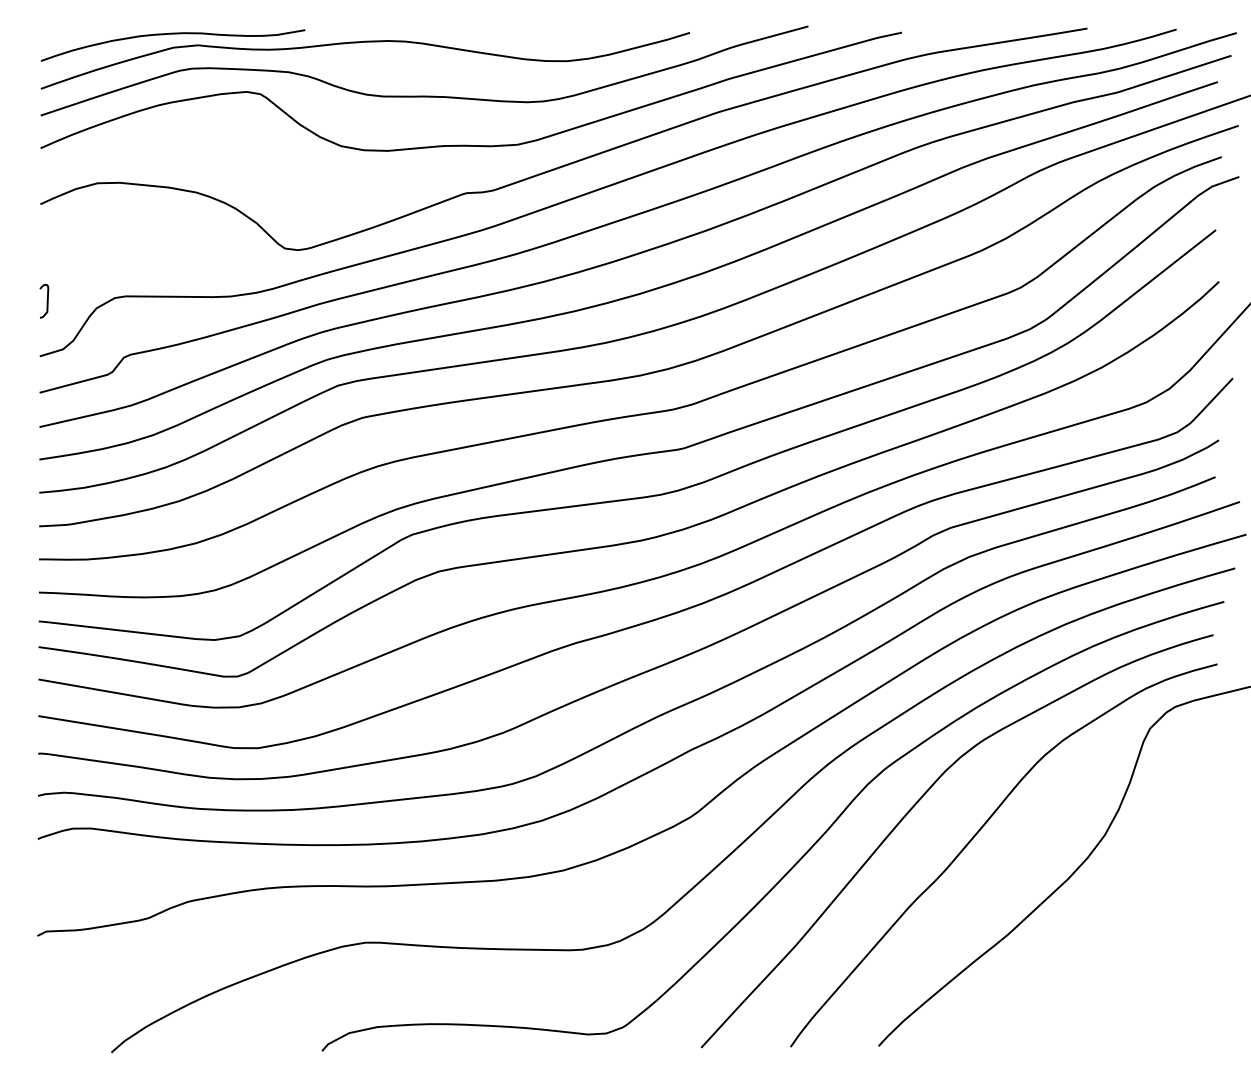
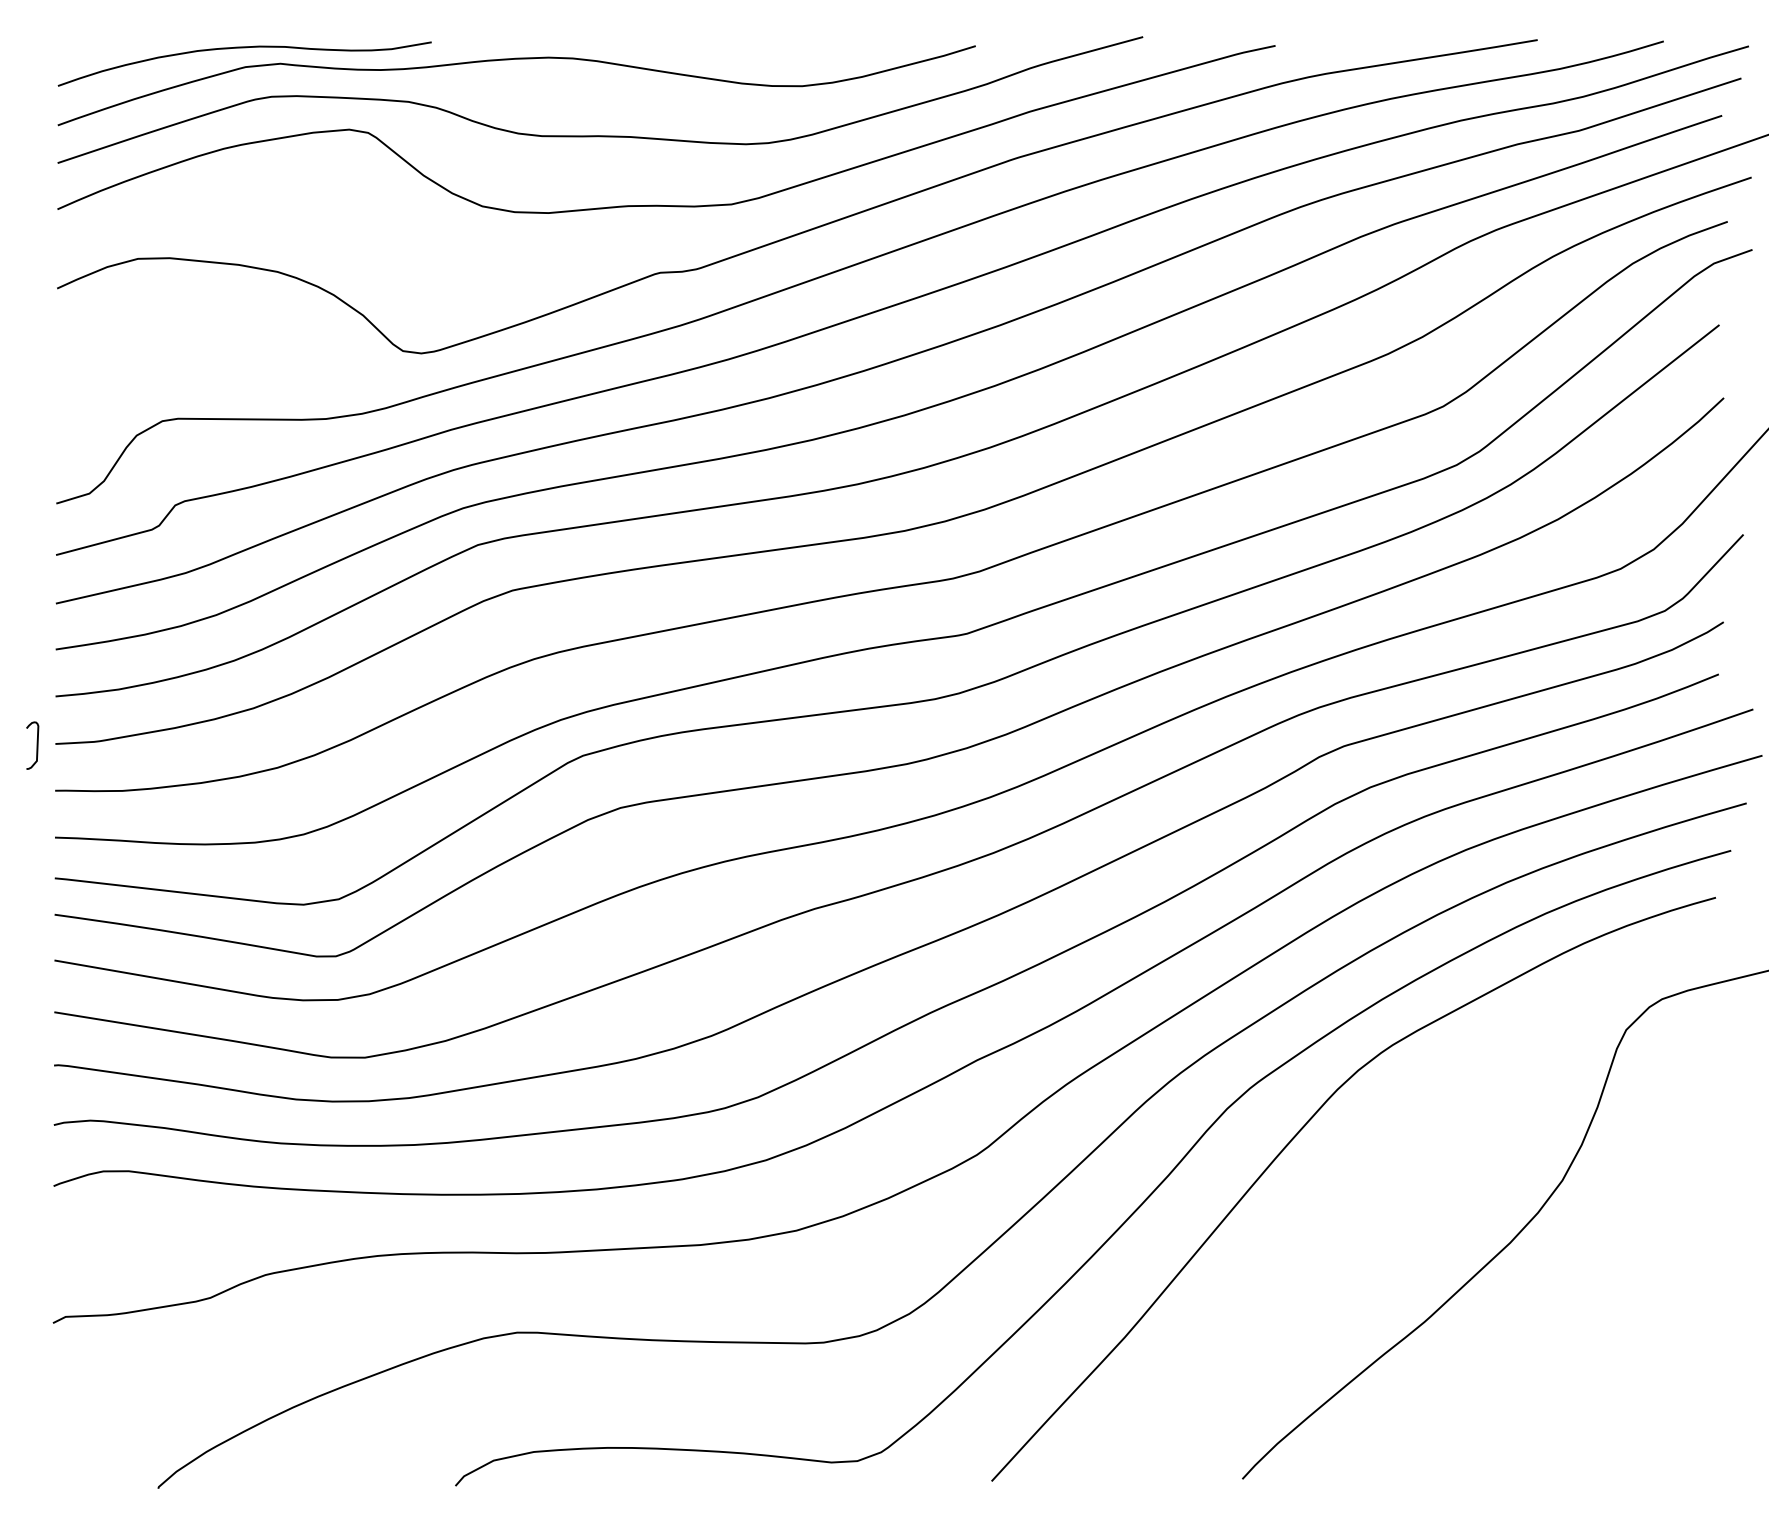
curve: (47, 301) -> (36, 745), moved
curve: (978, 832) -> (1383, 1177), removed

